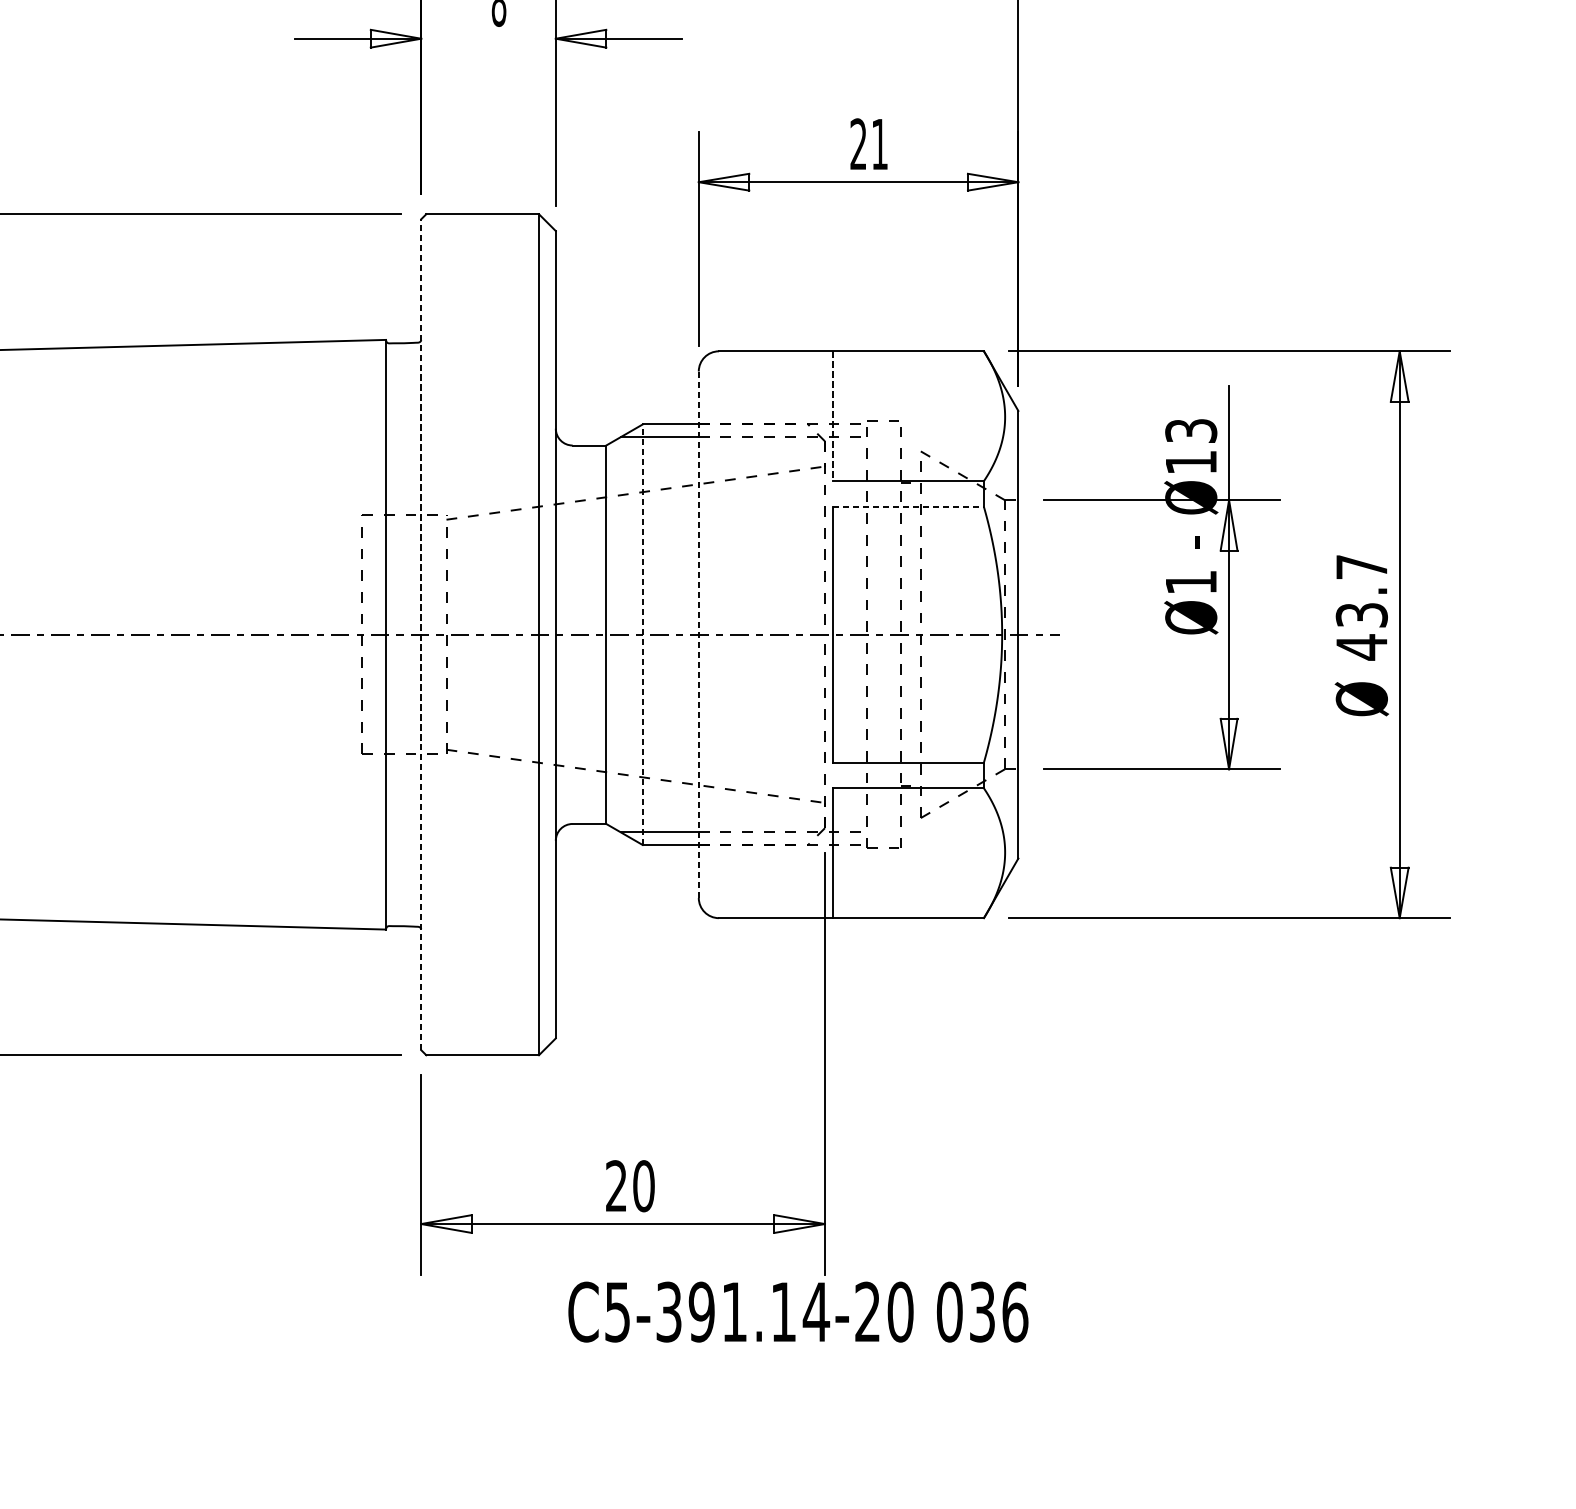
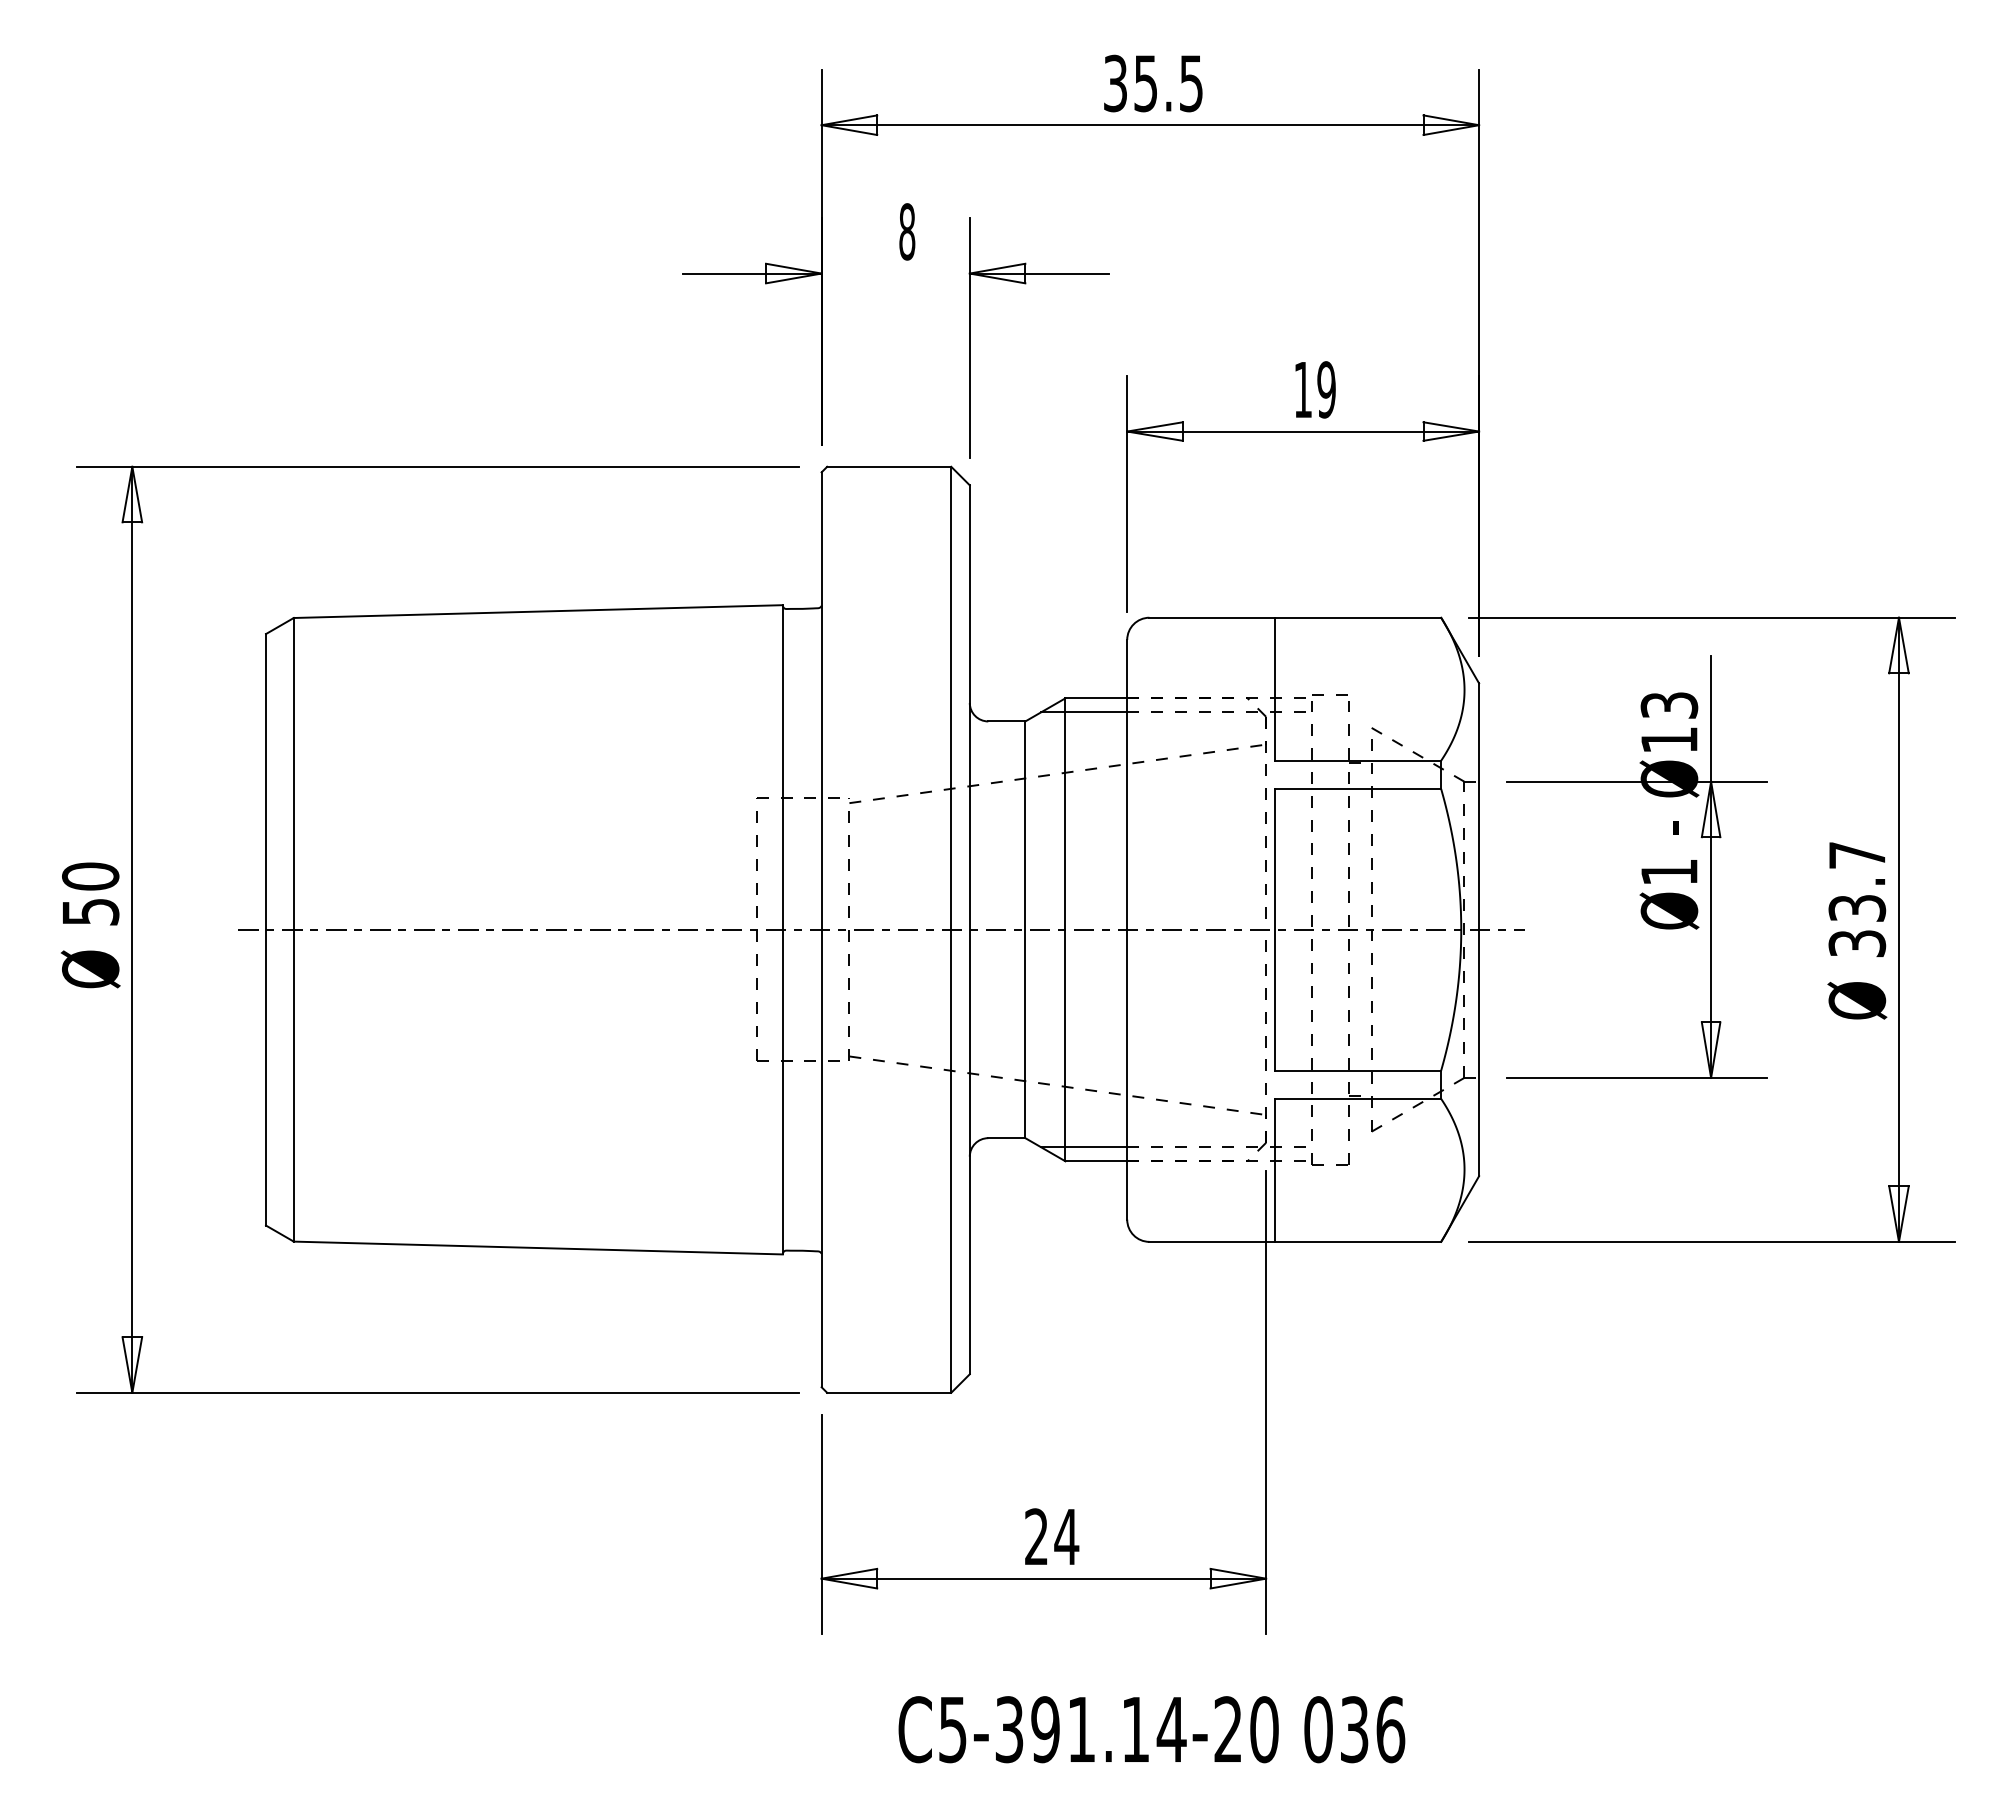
text: (868, 144) -> (1314, 389), 21 -> 19
line: (832, 416) -> (1274, 689), dashed -> solid
line: (908, 507) -> (1358, 789), dashed -> solid
line: (421, 634) -> (821, 929), dashed -> solid
line: (642, 634) -> (1065, 929), dashed -> solid
line: (699, 634) -> (1127, 929), dashed -> solid
text: (1362, 647) -> (1857, 943), 43.7 -> 33.7
text: (643, 1185) -> (1066, 1536), 20 -> 24
text: (798, 1311) -> (1151, 1729), moved

